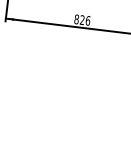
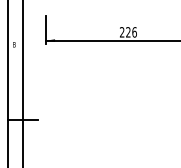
text: (76, 19) -> (121, 32), 826 -> 226

